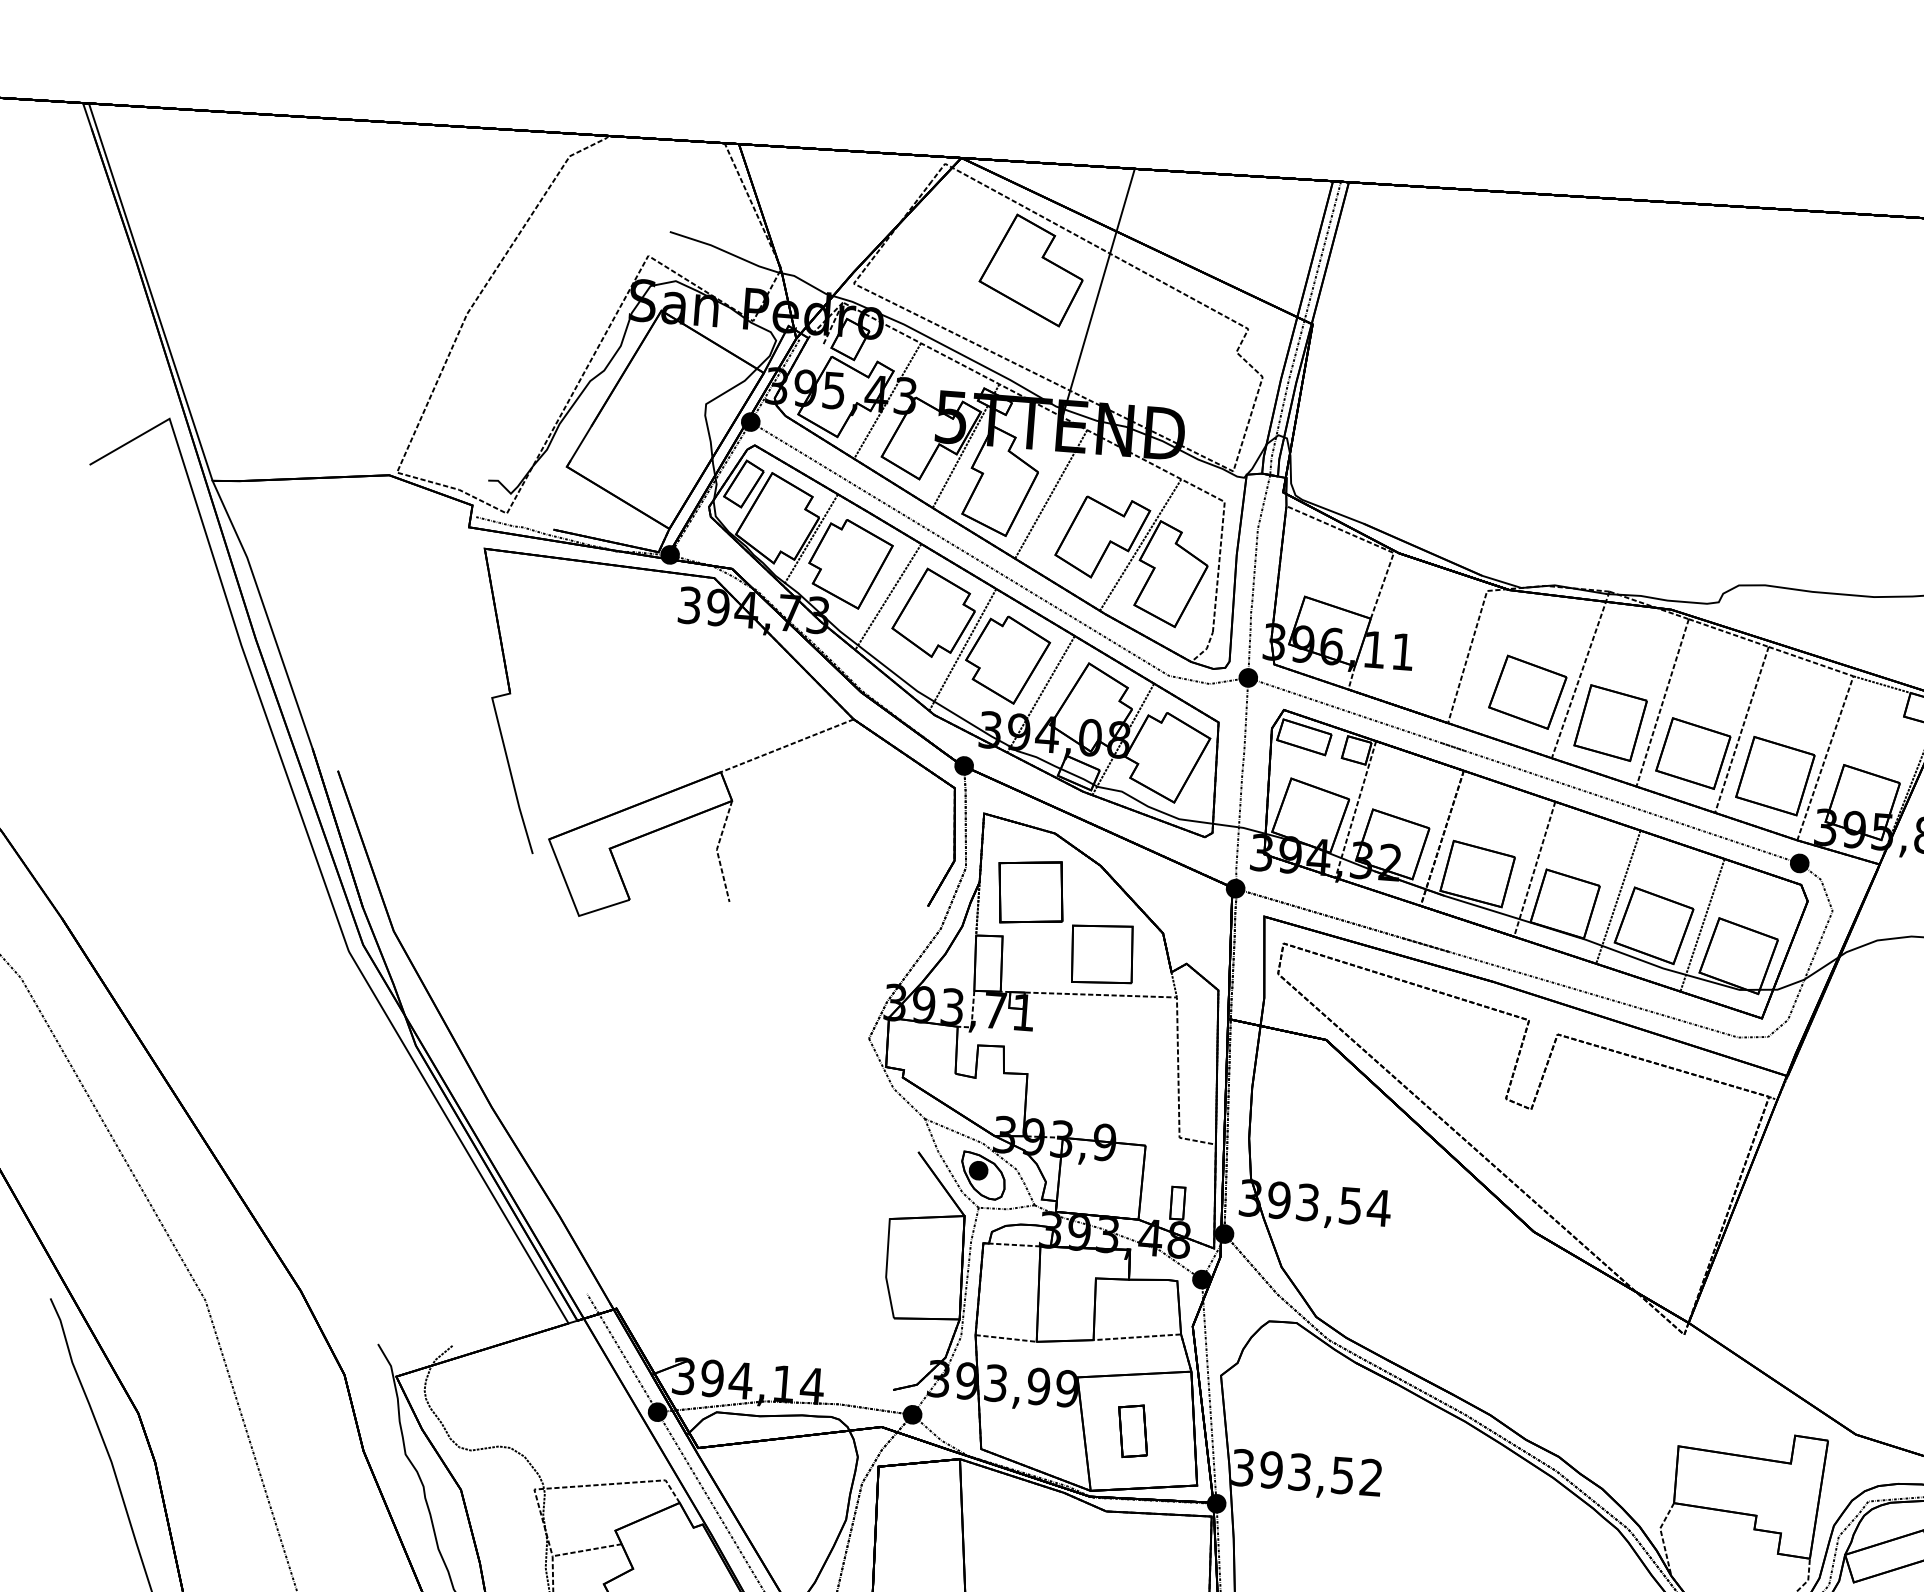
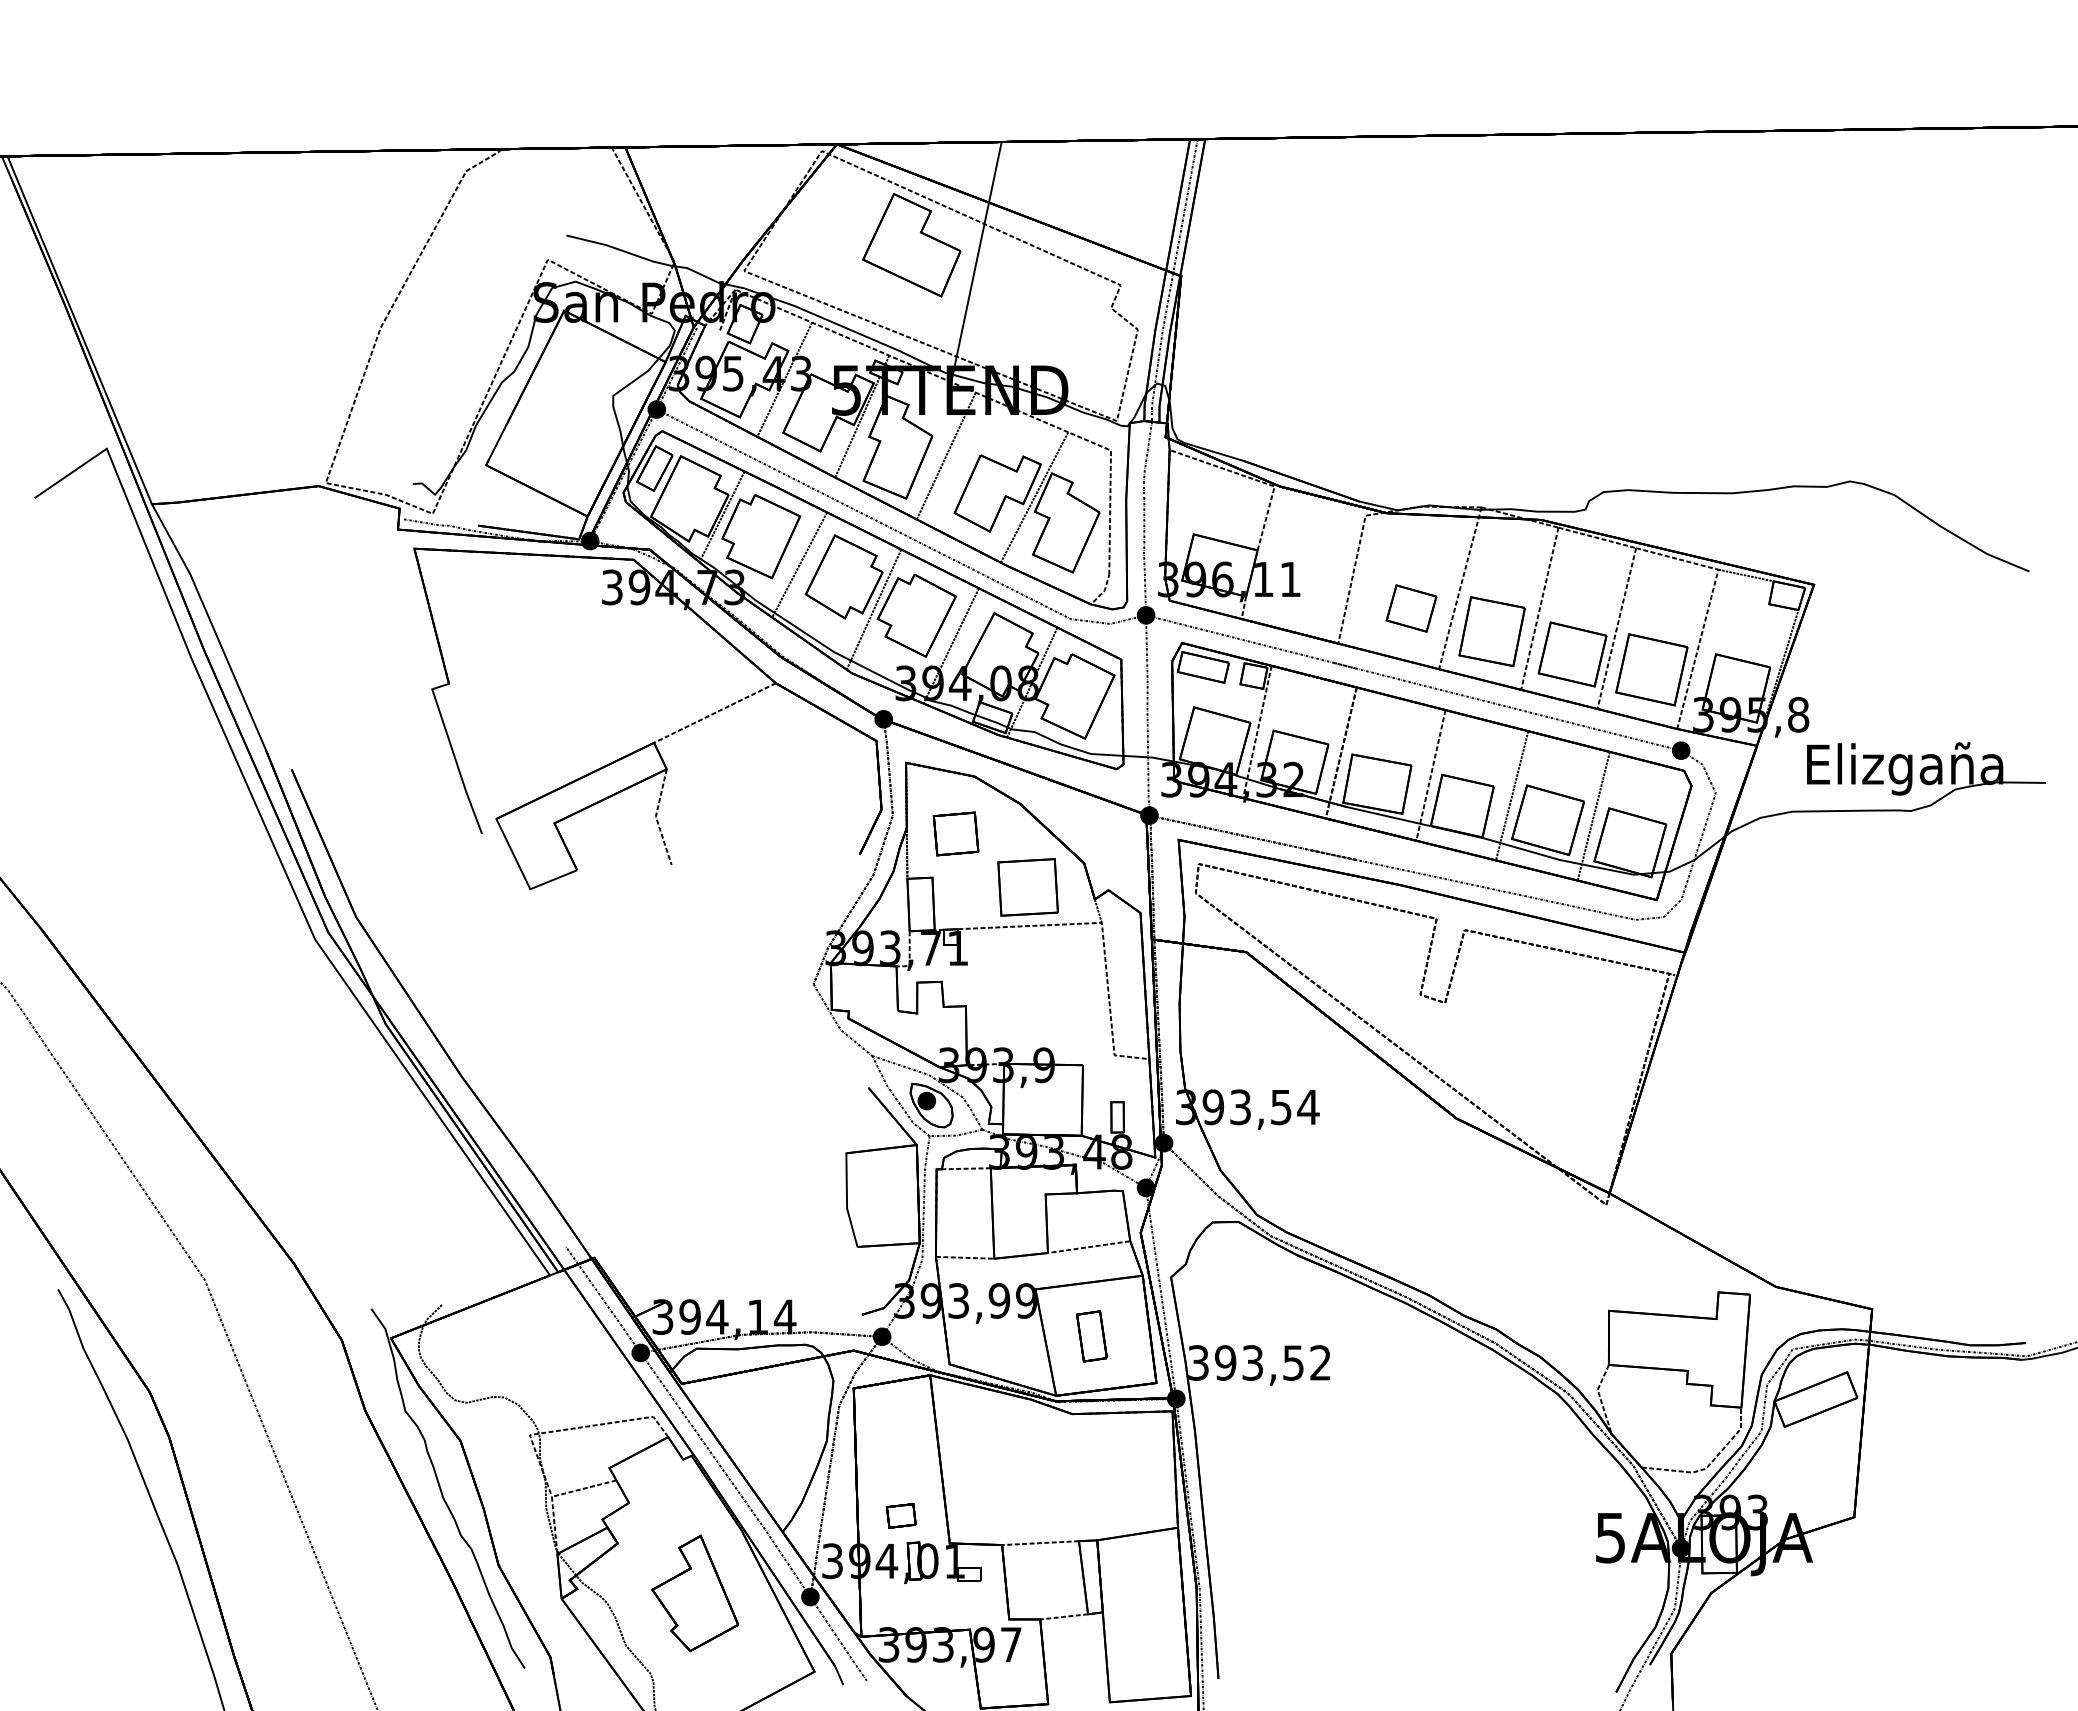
part: (1527, 692) -> (1411, 608), size x0.7
part: (1030, 891) -> (955, 833), size x0.7

